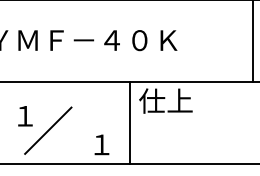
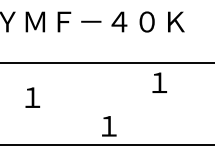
text: (165, 100) -> (172, 81), 仕上 -> １
line: (130, 122) -> (137, 103), removed
line: (48, 130) -> (55, 111), removed

